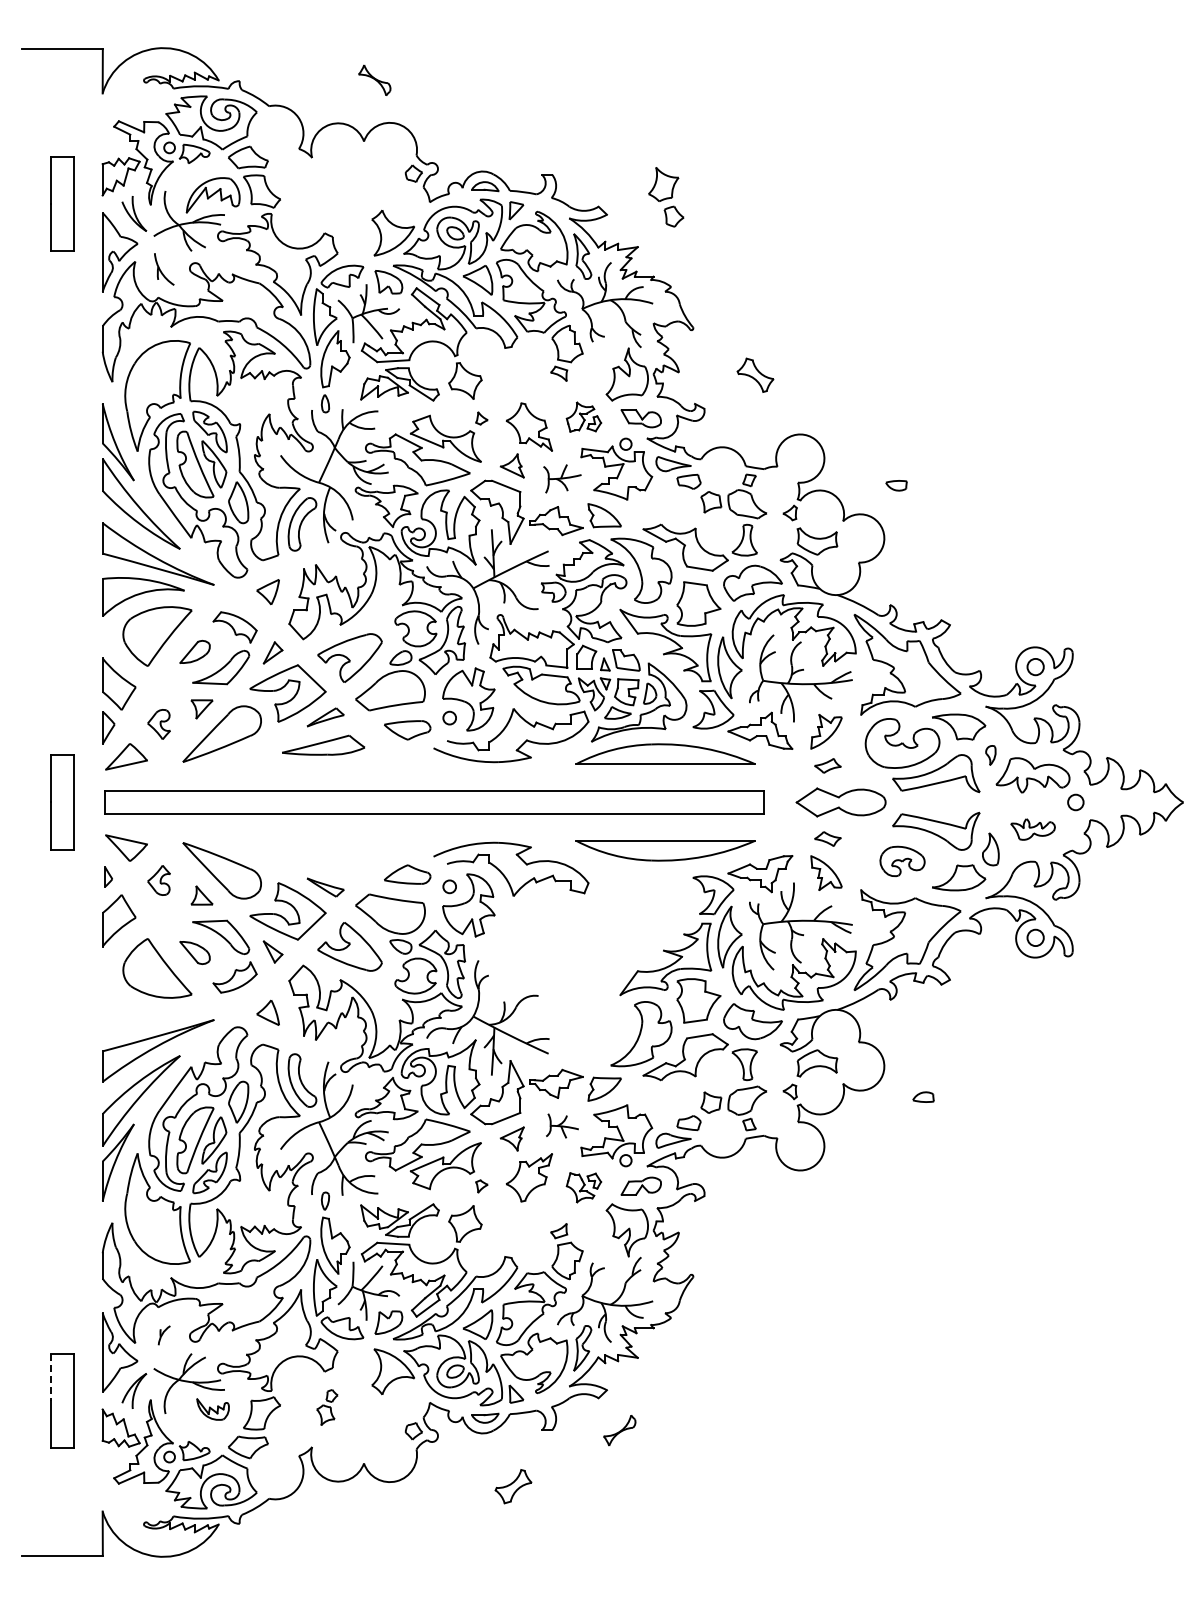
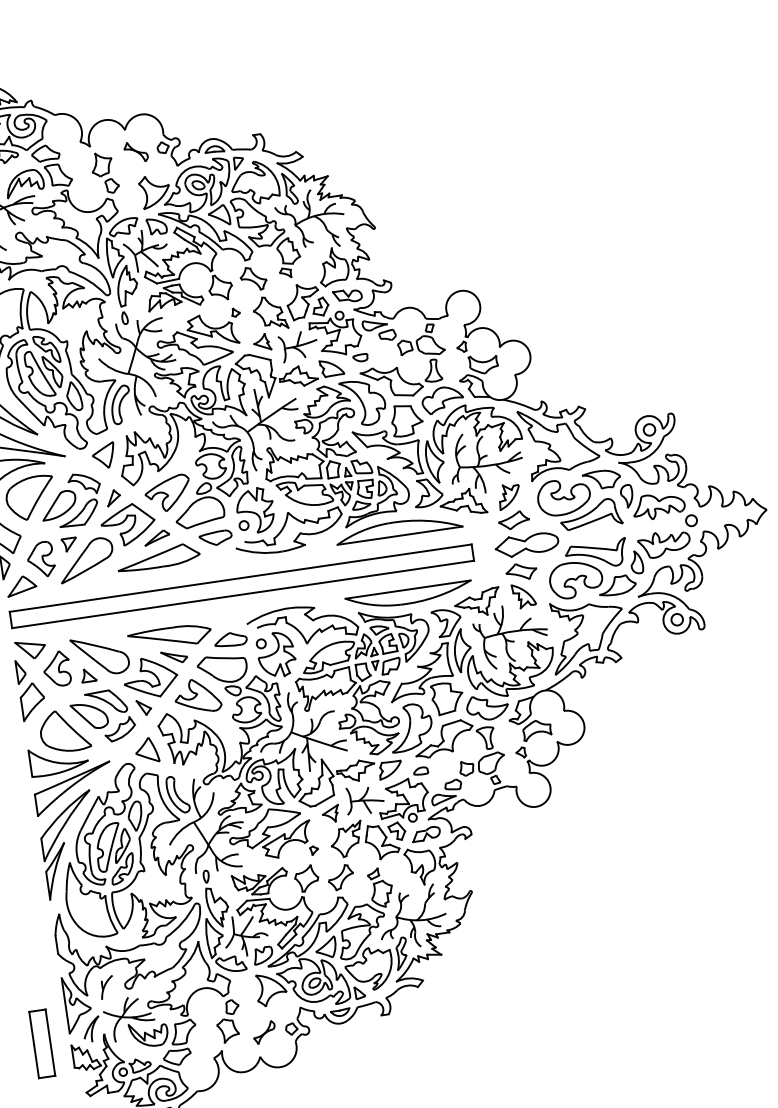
part: (374, 79) -> (135, 151), moved
part: (666, 197) -> (105, 173), moved
part: (755, 374) -> (253, 278), moved
part: (583, 416) -> (306, 300), size x1.67
part: (562, 478) -> (298, 346), size x1.43
part: (896, 485) -> (360, 357), moved
part: (267, 591) -> (103, 455), size x1.43
part: (194, 651) -> (58, 505), size x1.67
part: (158, 724) -> (40, 559), size x1.67
part: (323, 744) -> (158, 557), size x1.43
part: (990, 755) -> (626, 496), size x1.67
part: (827, 765) -> (513, 520), size x1.67
part: (1032, 829) -> (663, 544), size x1.67
part: (827, 838) -> (521, 571), size x1.67
part: (323, 859) -> (170, 637), added
part: (902, 861) -> (576, 579), size x1.67
part: (108, 876) -> (21, 671), size x1.67
part: (158, 880) -> (56, 669), size x1.67
part: (194, 952) -> (89, 715), size x1.67
part: (588, 963) -> (366, 683), added
part: (143, 1007) -> (59, 759), added
part: (267, 1012) -> (146, 750), size x1.43
part: (923, 1096) -> (420, 770), moved
part: (562, 1125) -> (364, 799), size x1.67
part: (583, 1187) -> (385, 840), size x1.67
part: (164, 1335) -> (107, 987), size x1.67
line: (50, 1377) -> (31, 1028), dashed -> solid
part: (327, 1407) -> (228, 1021), size x1.67
part: (212, 1409) -> (148, 1034), size x1.67
part: (619, 1430) -> (264, 1032), moved
part: (513, 1486) -> (341, 877), moved

